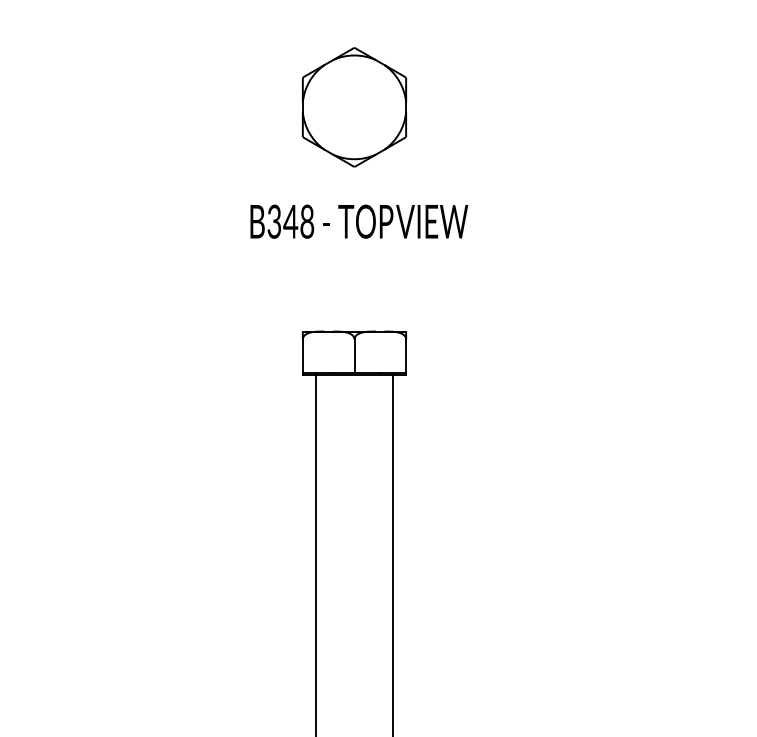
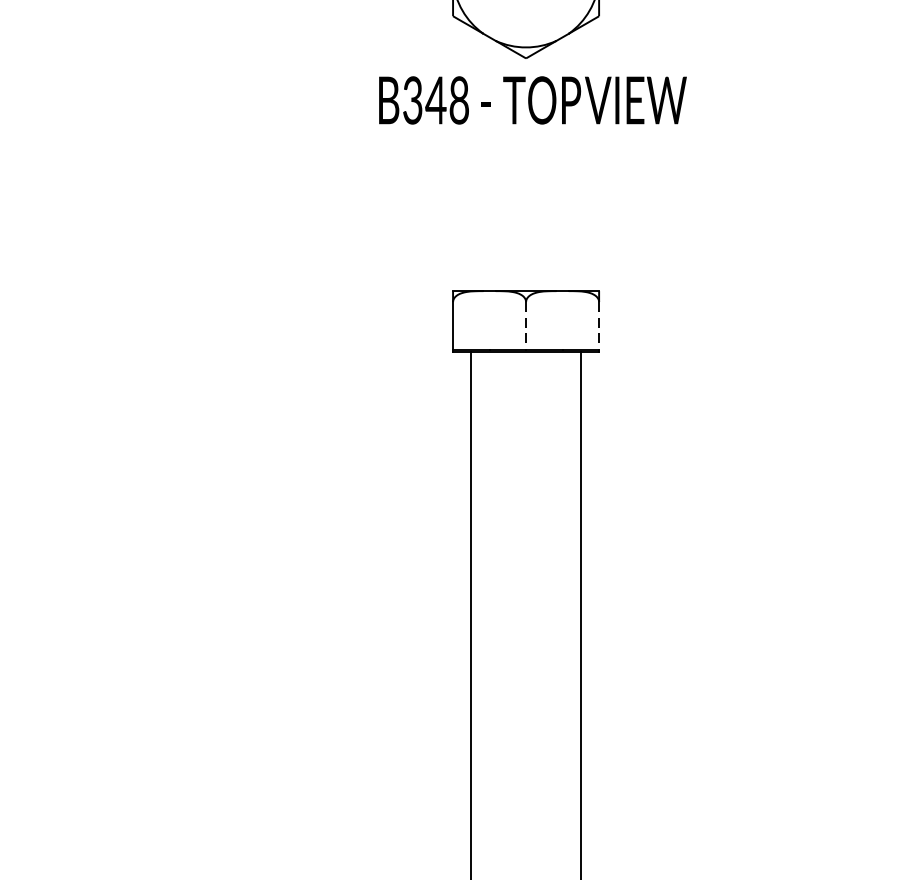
text: (359, 221) -> (533, 100), moved
line: (354, 356) -> (526, 326), solid -> dashed
line: (406, 356) -> (599, 326), solid -> dashed

